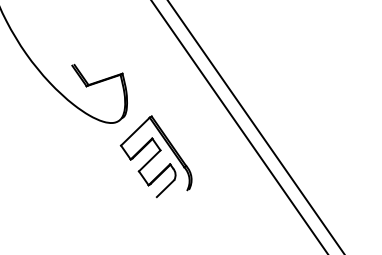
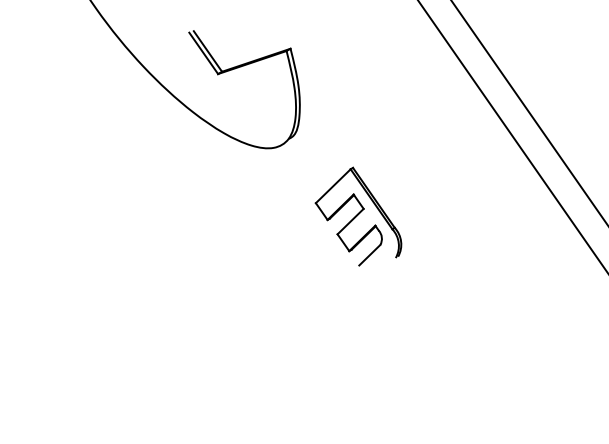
part: (155, 156) -> (357, 215), size x0.6

